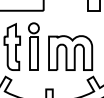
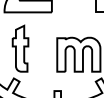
part: (33, 46) -> (41, 48), removed

